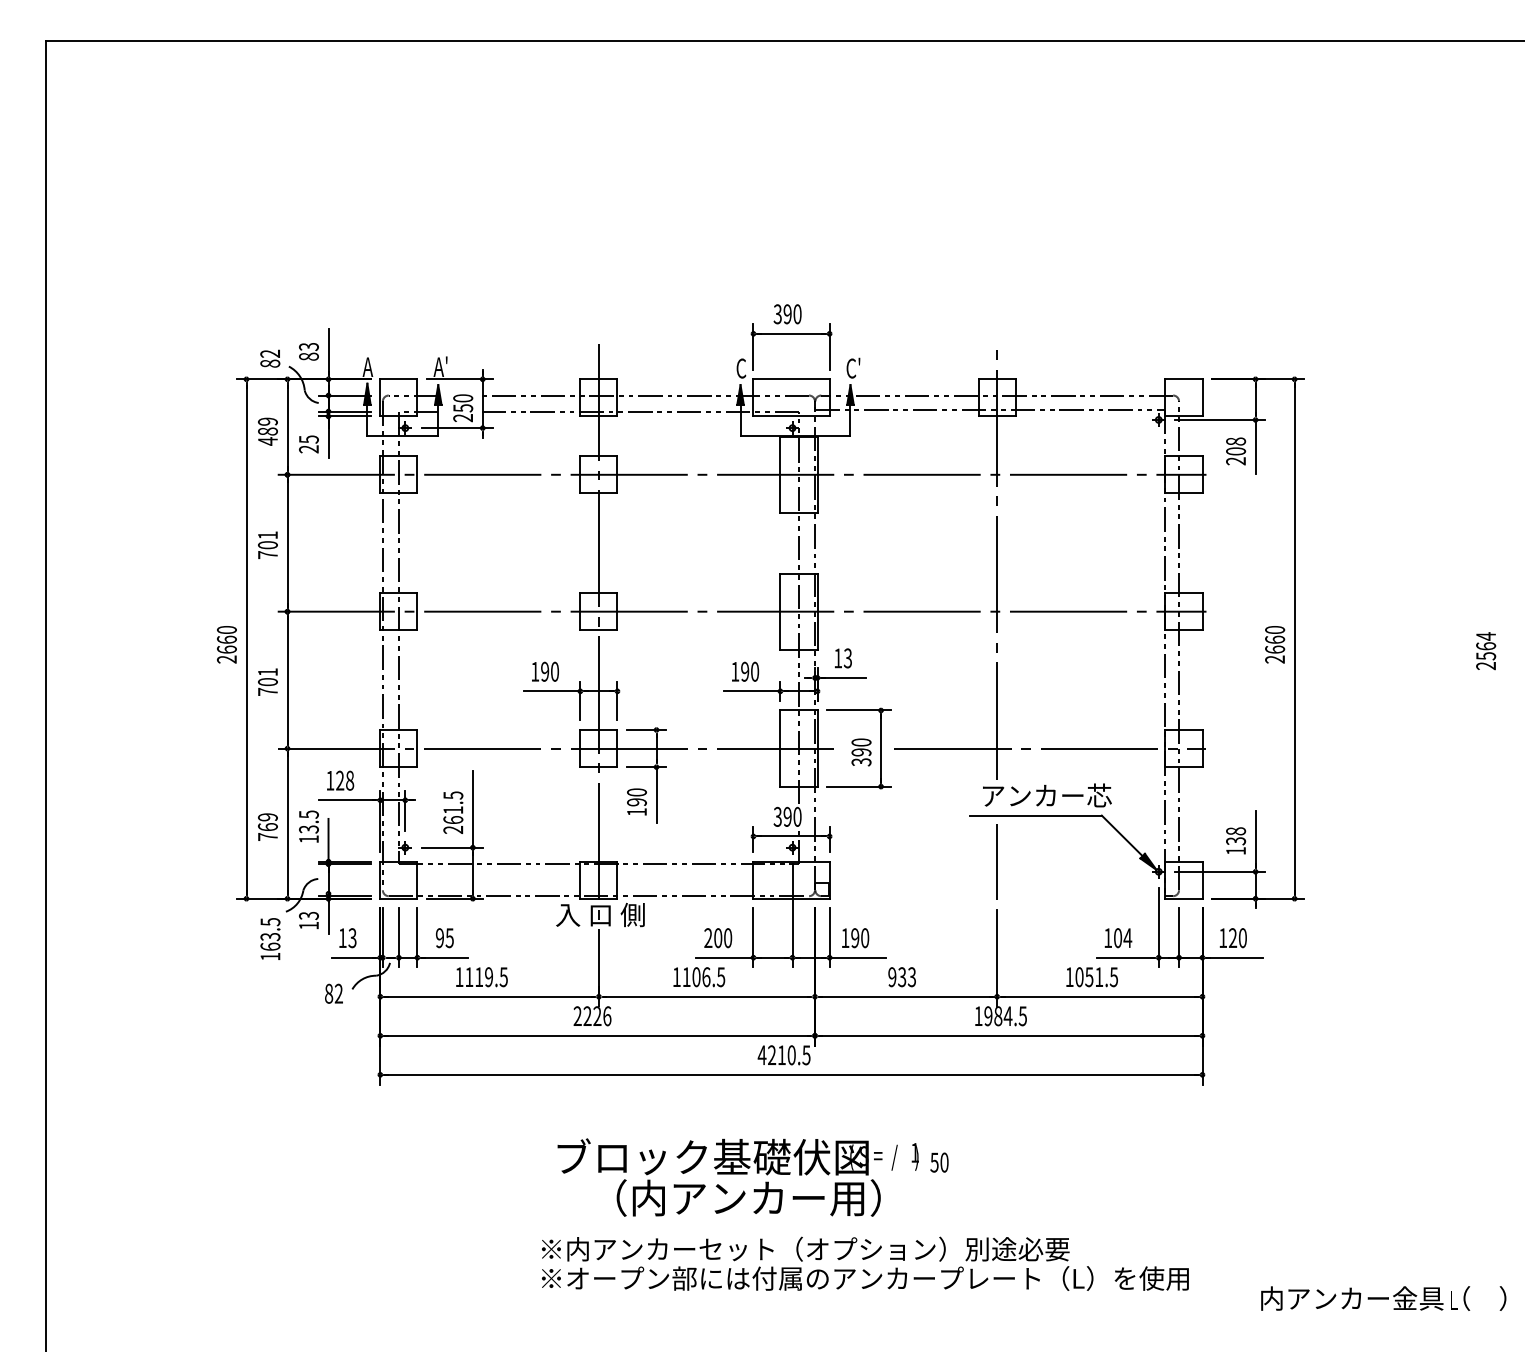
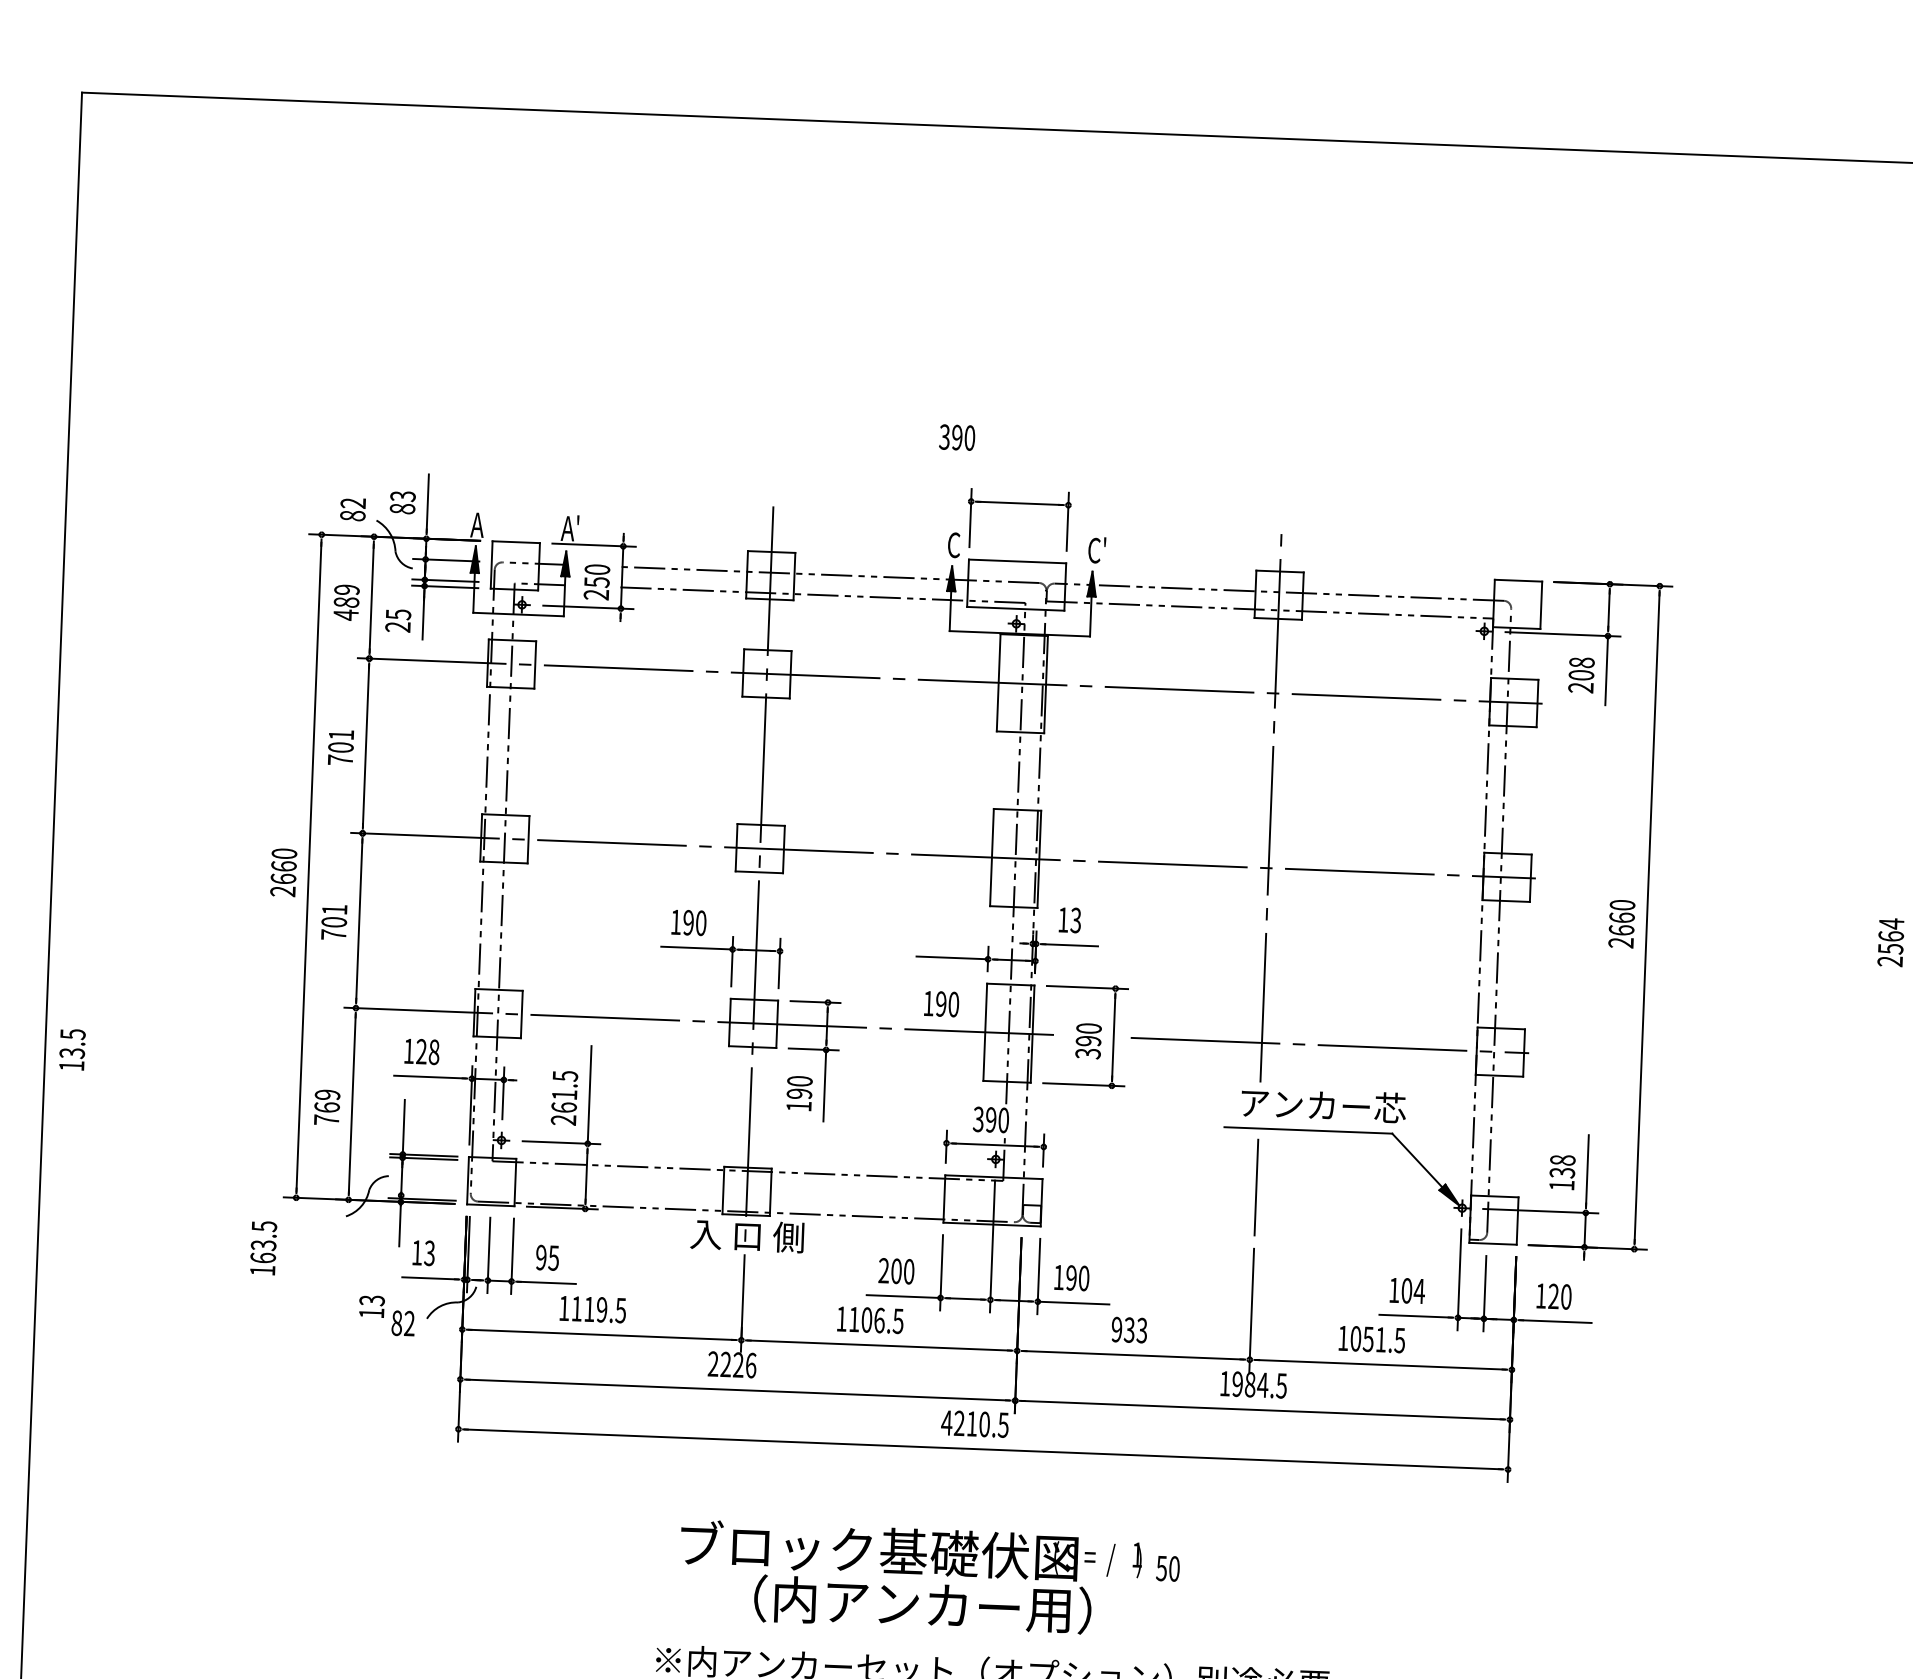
text: (787, 314) -> (957, 437), moved
text: (745, 671) -> (941, 1003), moved
text: (308, 826) -> (71, 1049), moved
text: (308, 920) -> (371, 1306), moved
text: (270, 938) -> (263, 1247), moved

